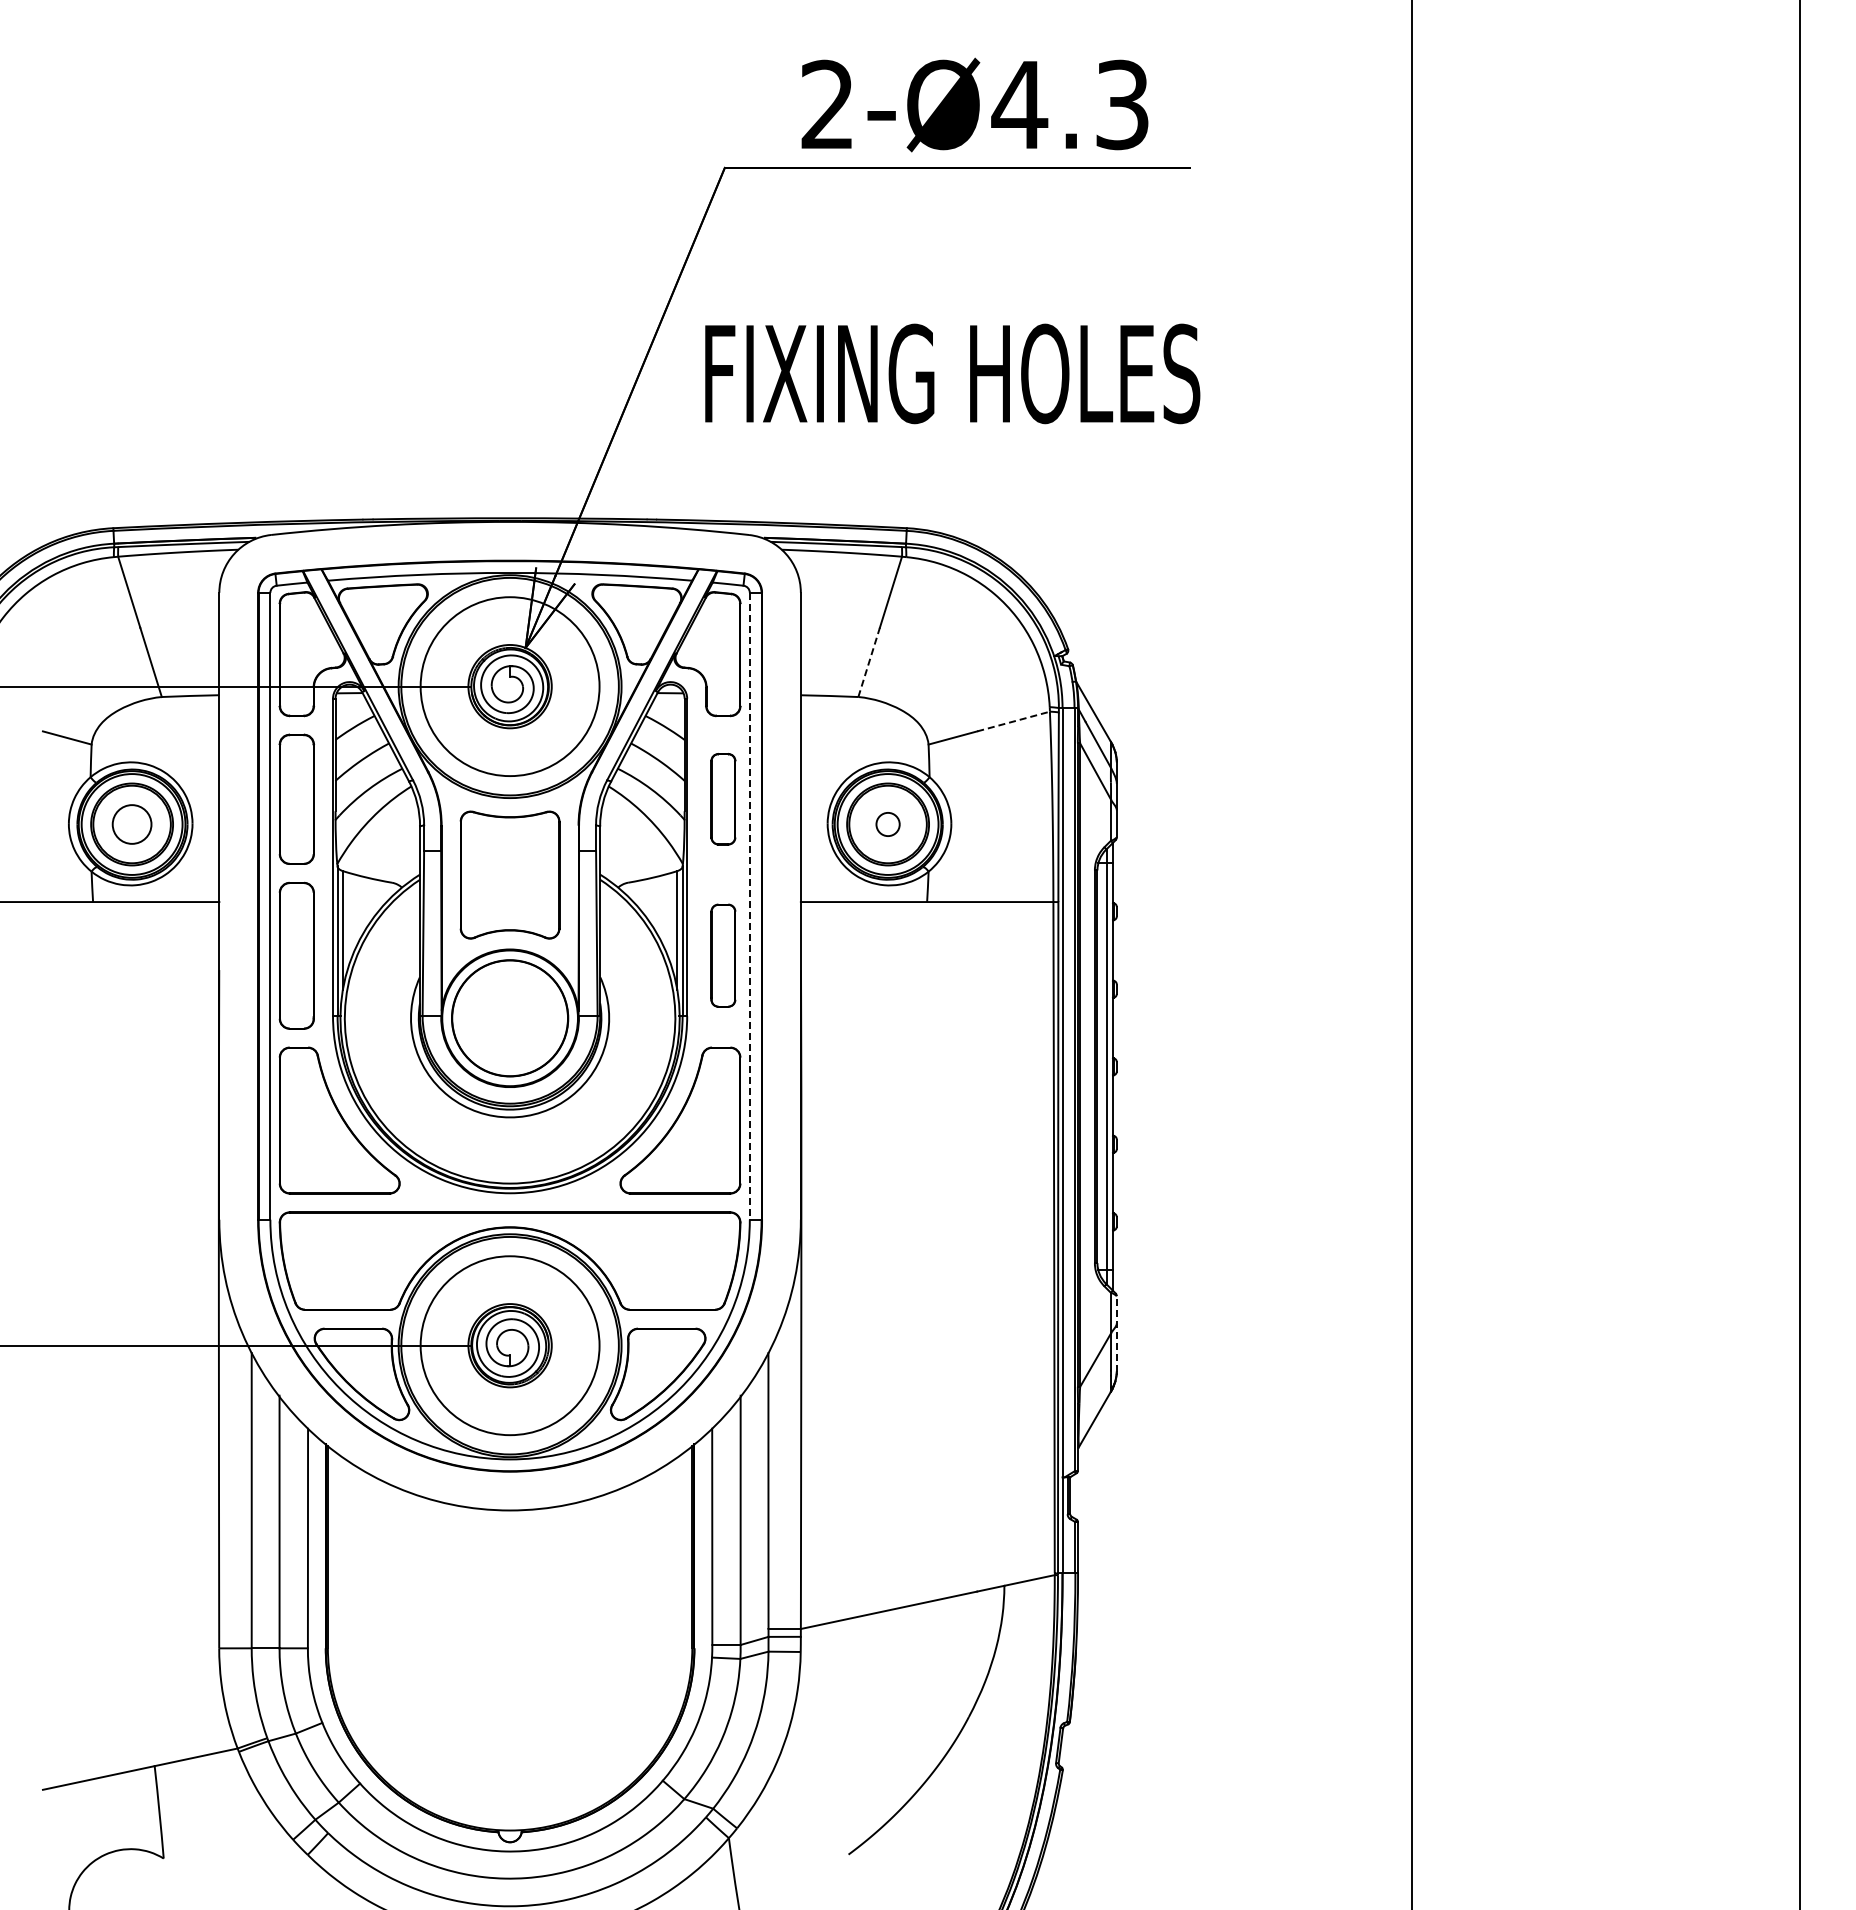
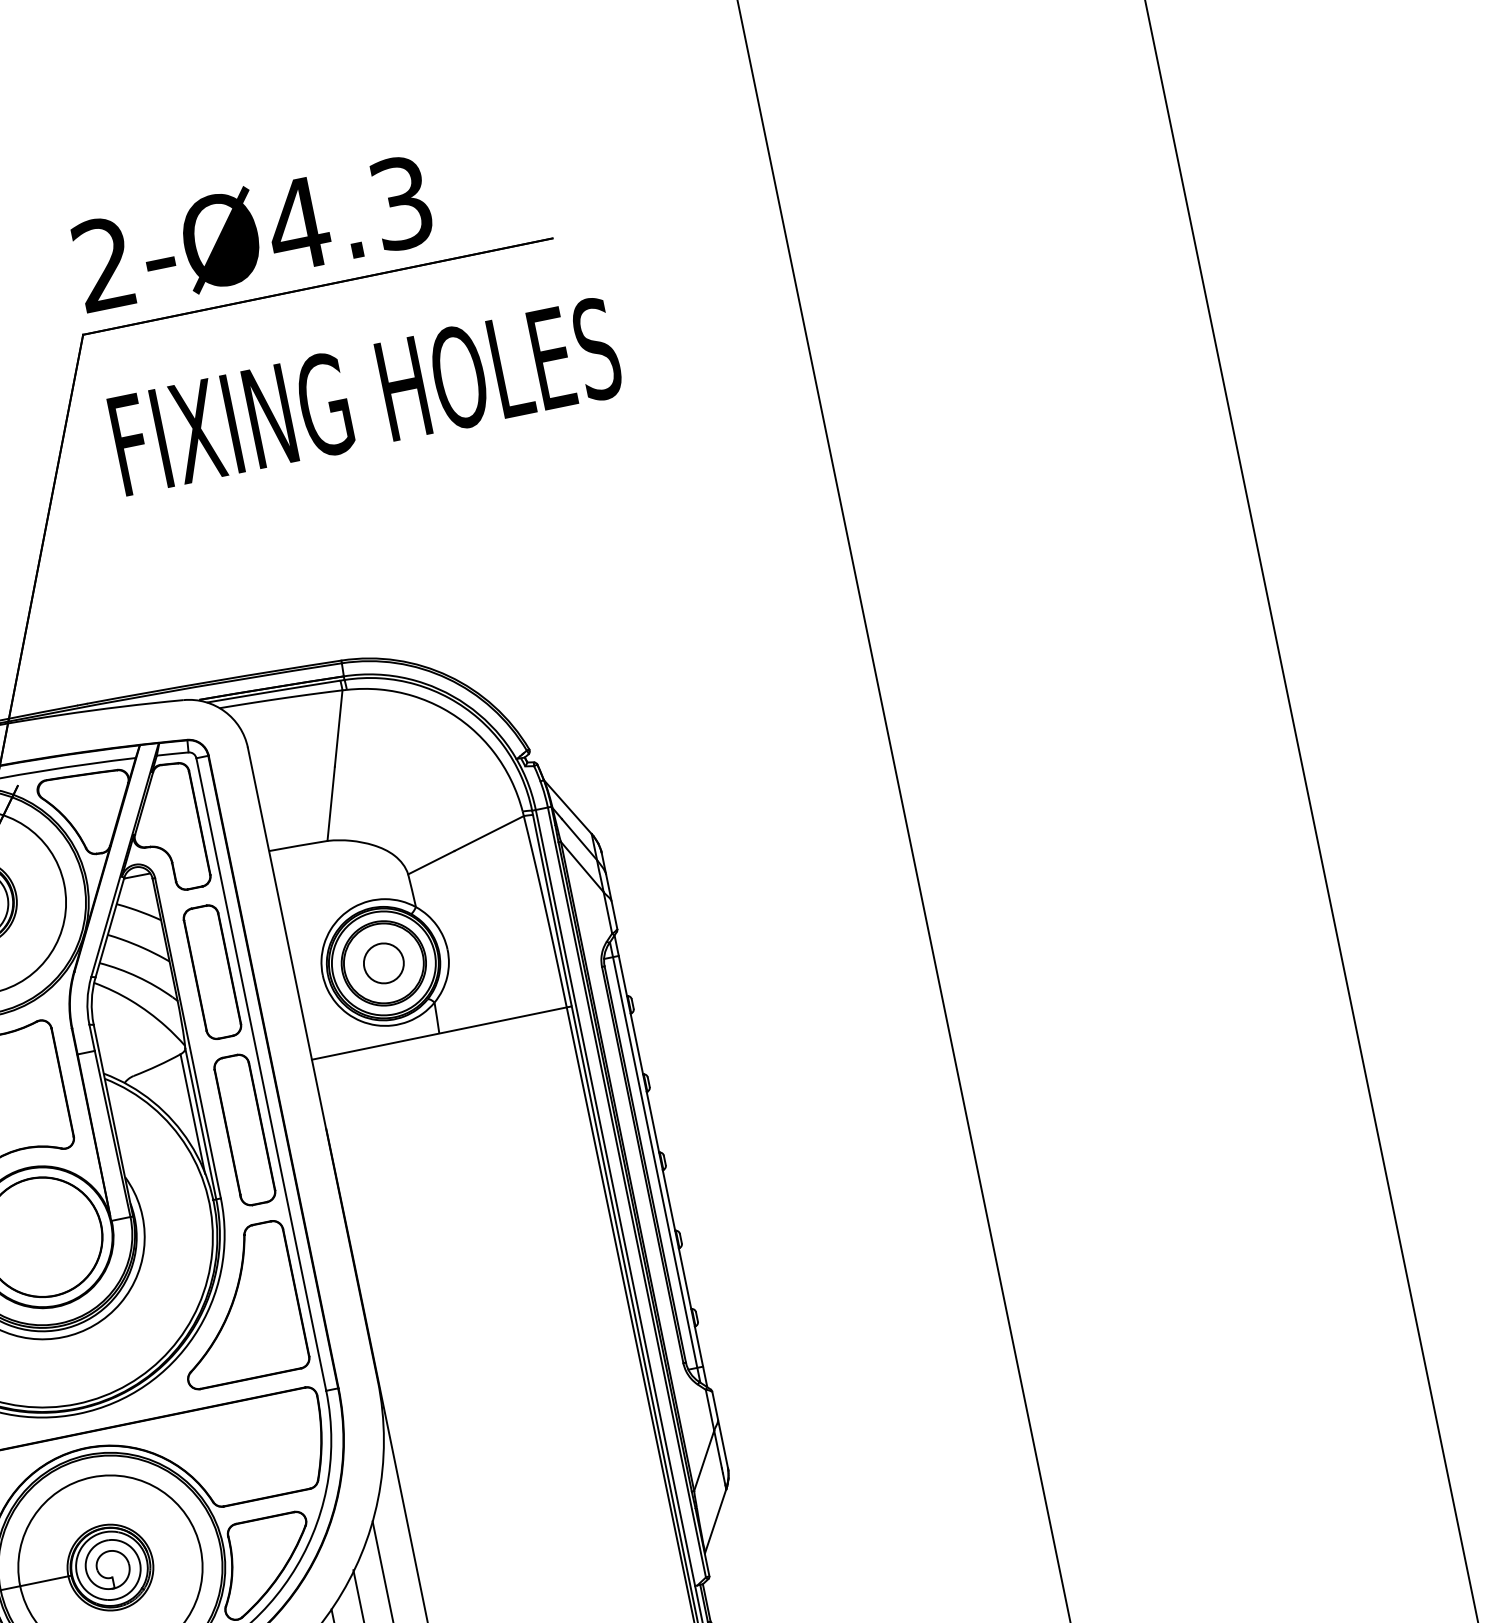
text: (974, 104) -> (252, 233), moved
text: (952, 373) -> (365, 396), moved
line: (869, 661) -> (331, 802), dashed -> solid
line: (1013, 721) -> (489, 833), dashed -> solid
part: (723, 798) -> (212, 971), size x1.43
circle: (887, 824) -> (383, 963), size x1.67
line: (749, 906) -> (261, 1074), dashed -> solid
part: (723, 955) -> (244, 1129), size x1.43
line: (1116, 1334) -> (719, 1430), dashed -> solid

